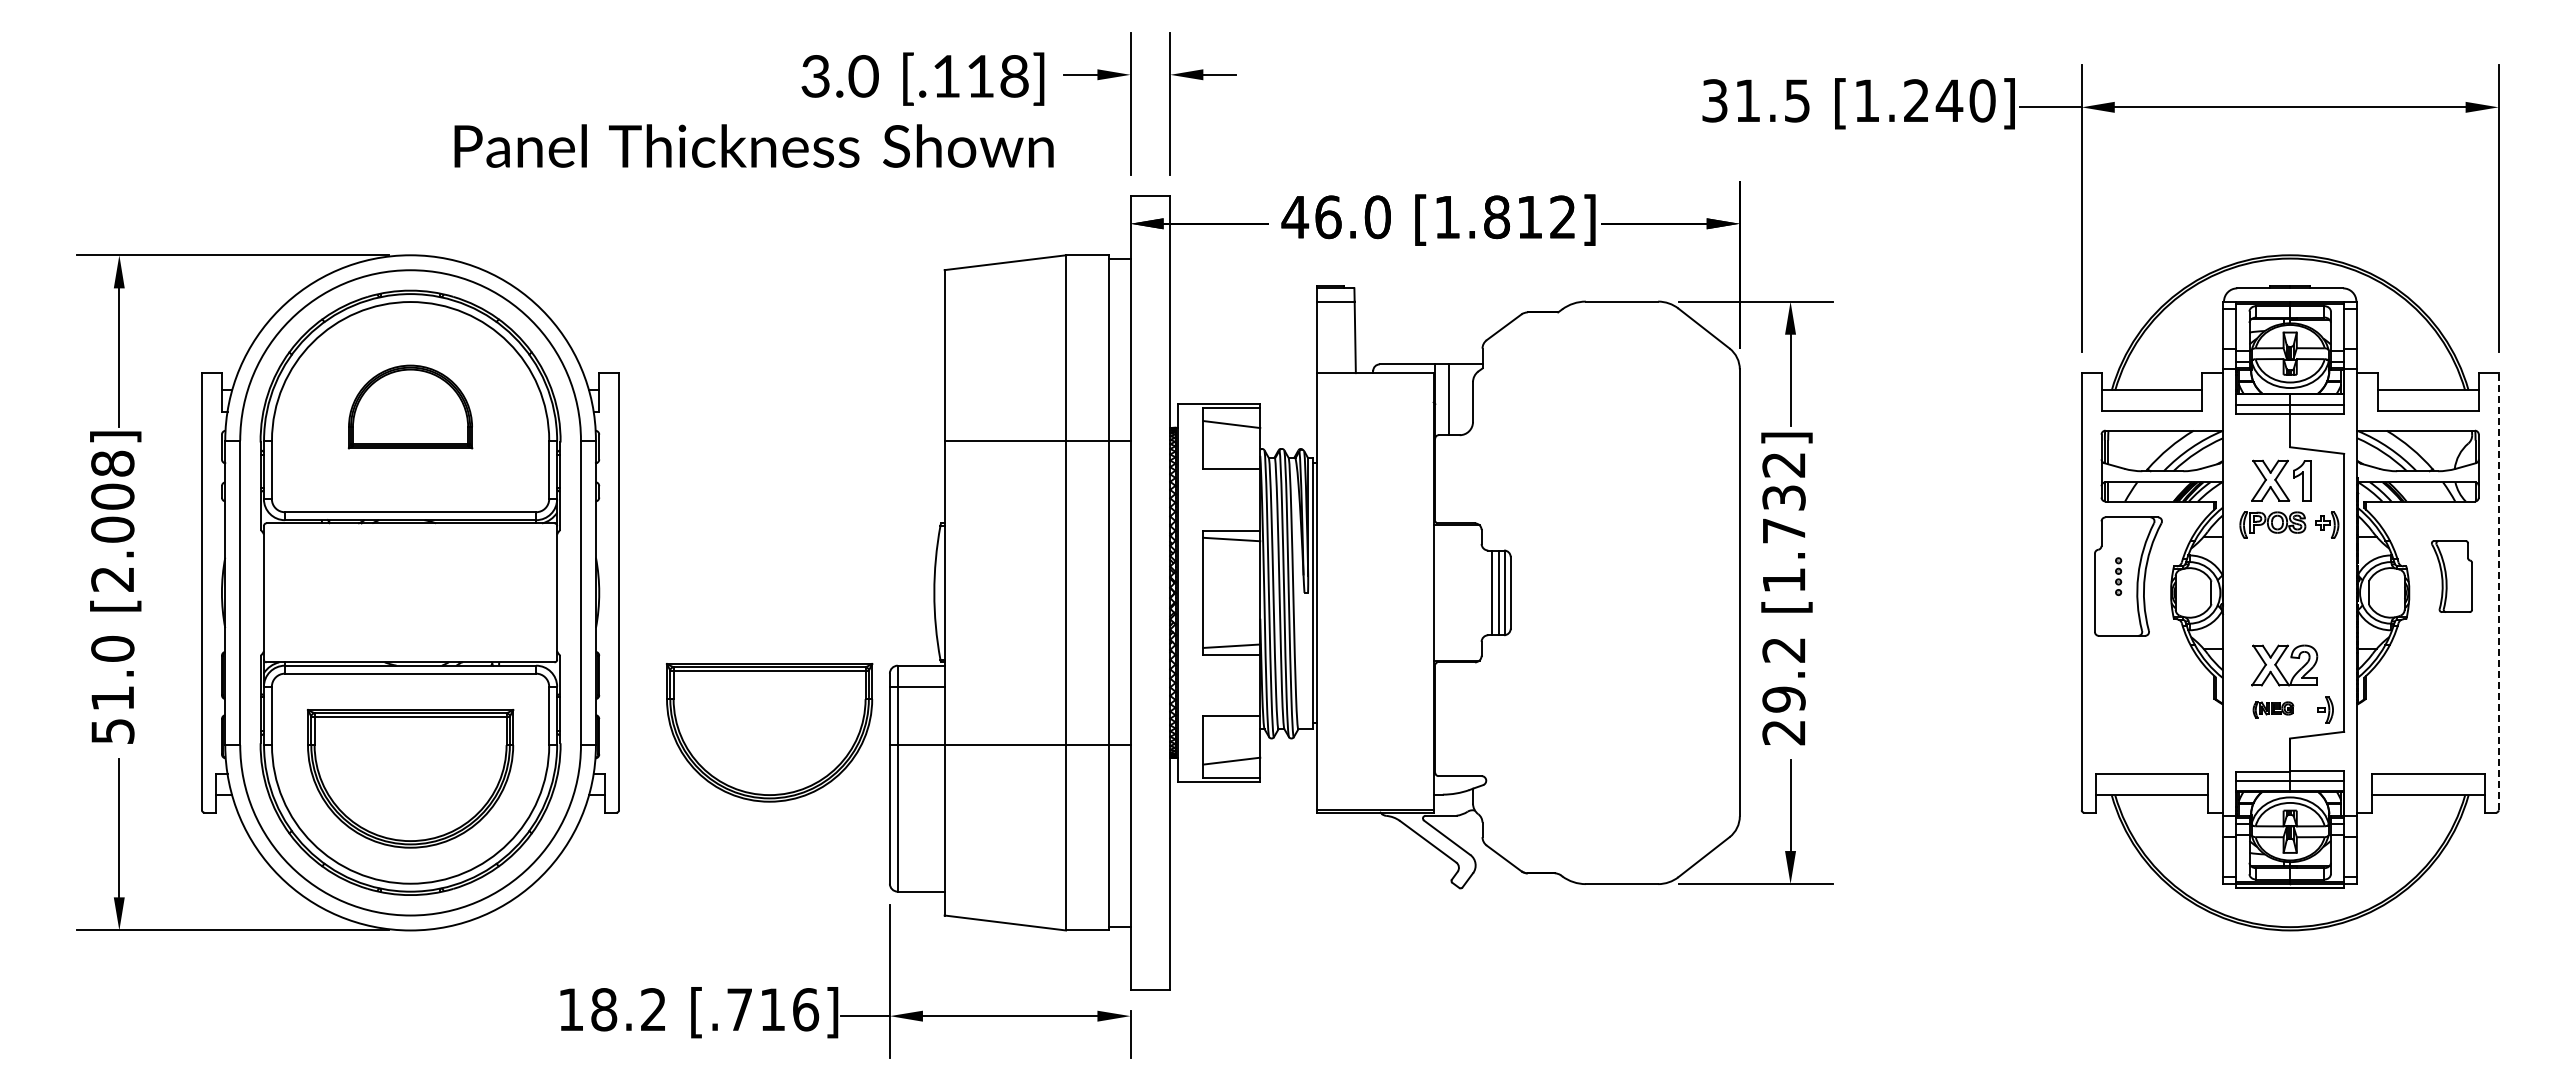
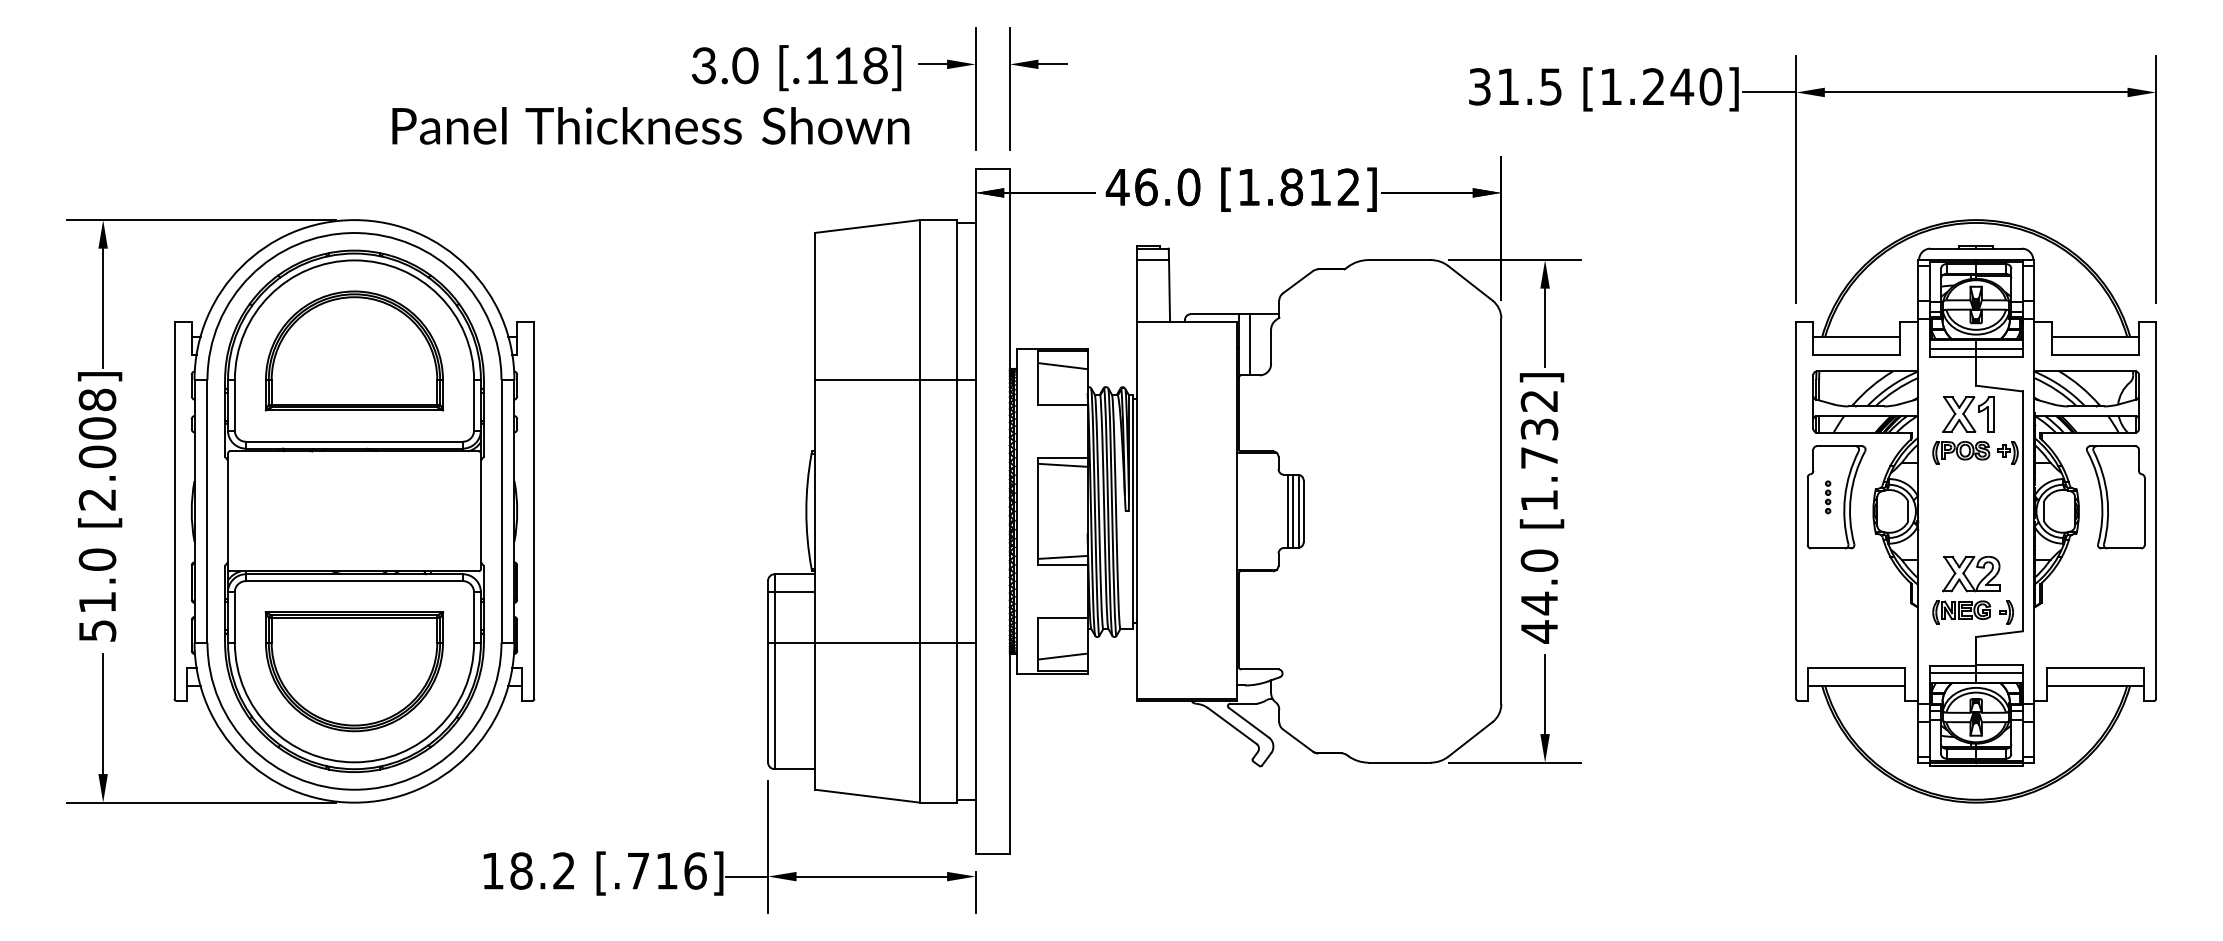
part: (410, 406) -> (354, 350), size x1.67
part: (2451, 576) -> (2115, 497), size x1.67
line: (2498, 591) -> (2155, 510), dashed -> solid
text: (1783, 691) -> (1539, 596), 29.2 -> 44.0
part: (2273, 709) -> (1961, 611), size x1.67
part: (769, 732) -> (664, 631), removed

